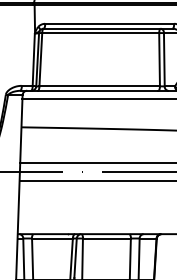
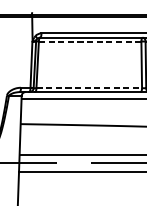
line: (100, 33) -> (89, 41), solid -> dashed
line: (100, 86) -> (89, 88), solid -> dashed

